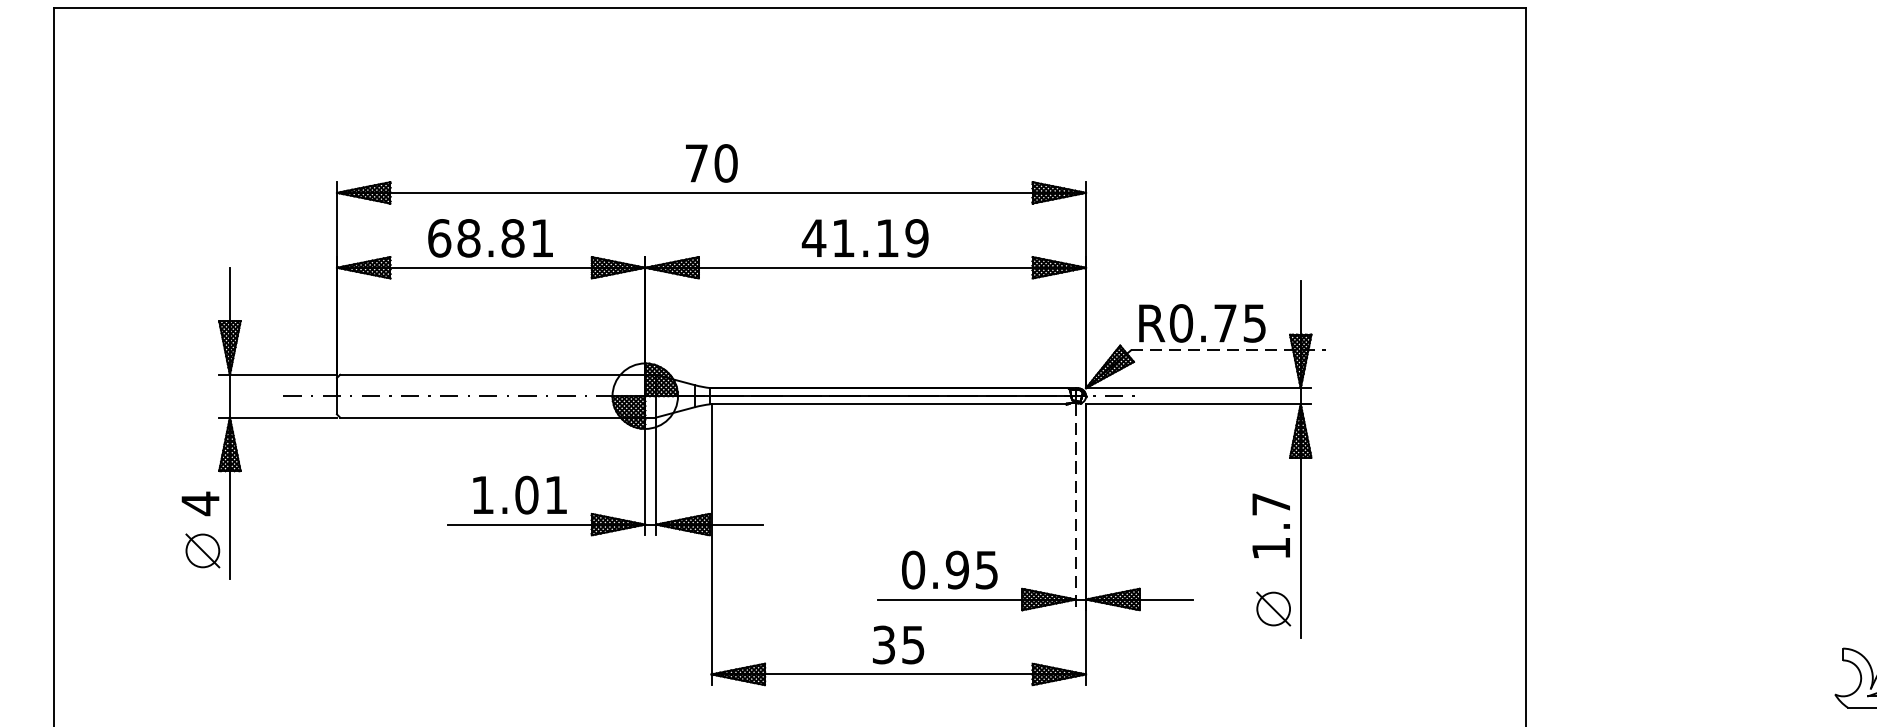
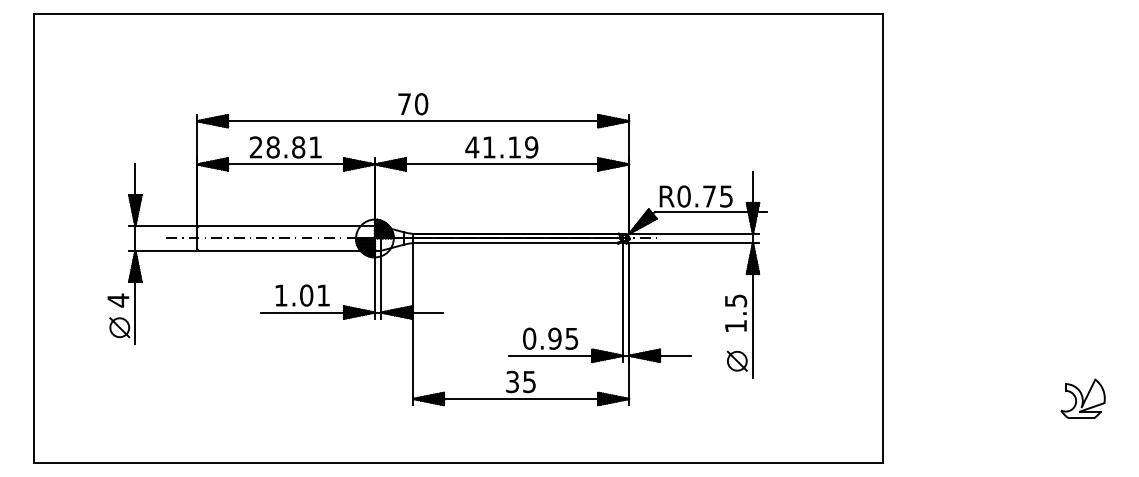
text: (439, 238) -> (256, 147), 68.81 -> 28.81
line: (1228, 351) -> (711, 212), dashed -> solid
text: (1272, 503) -> (736, 300), 1.7 -> 1.5
line: (1076, 508) -> (623, 303), dashed -> solid

